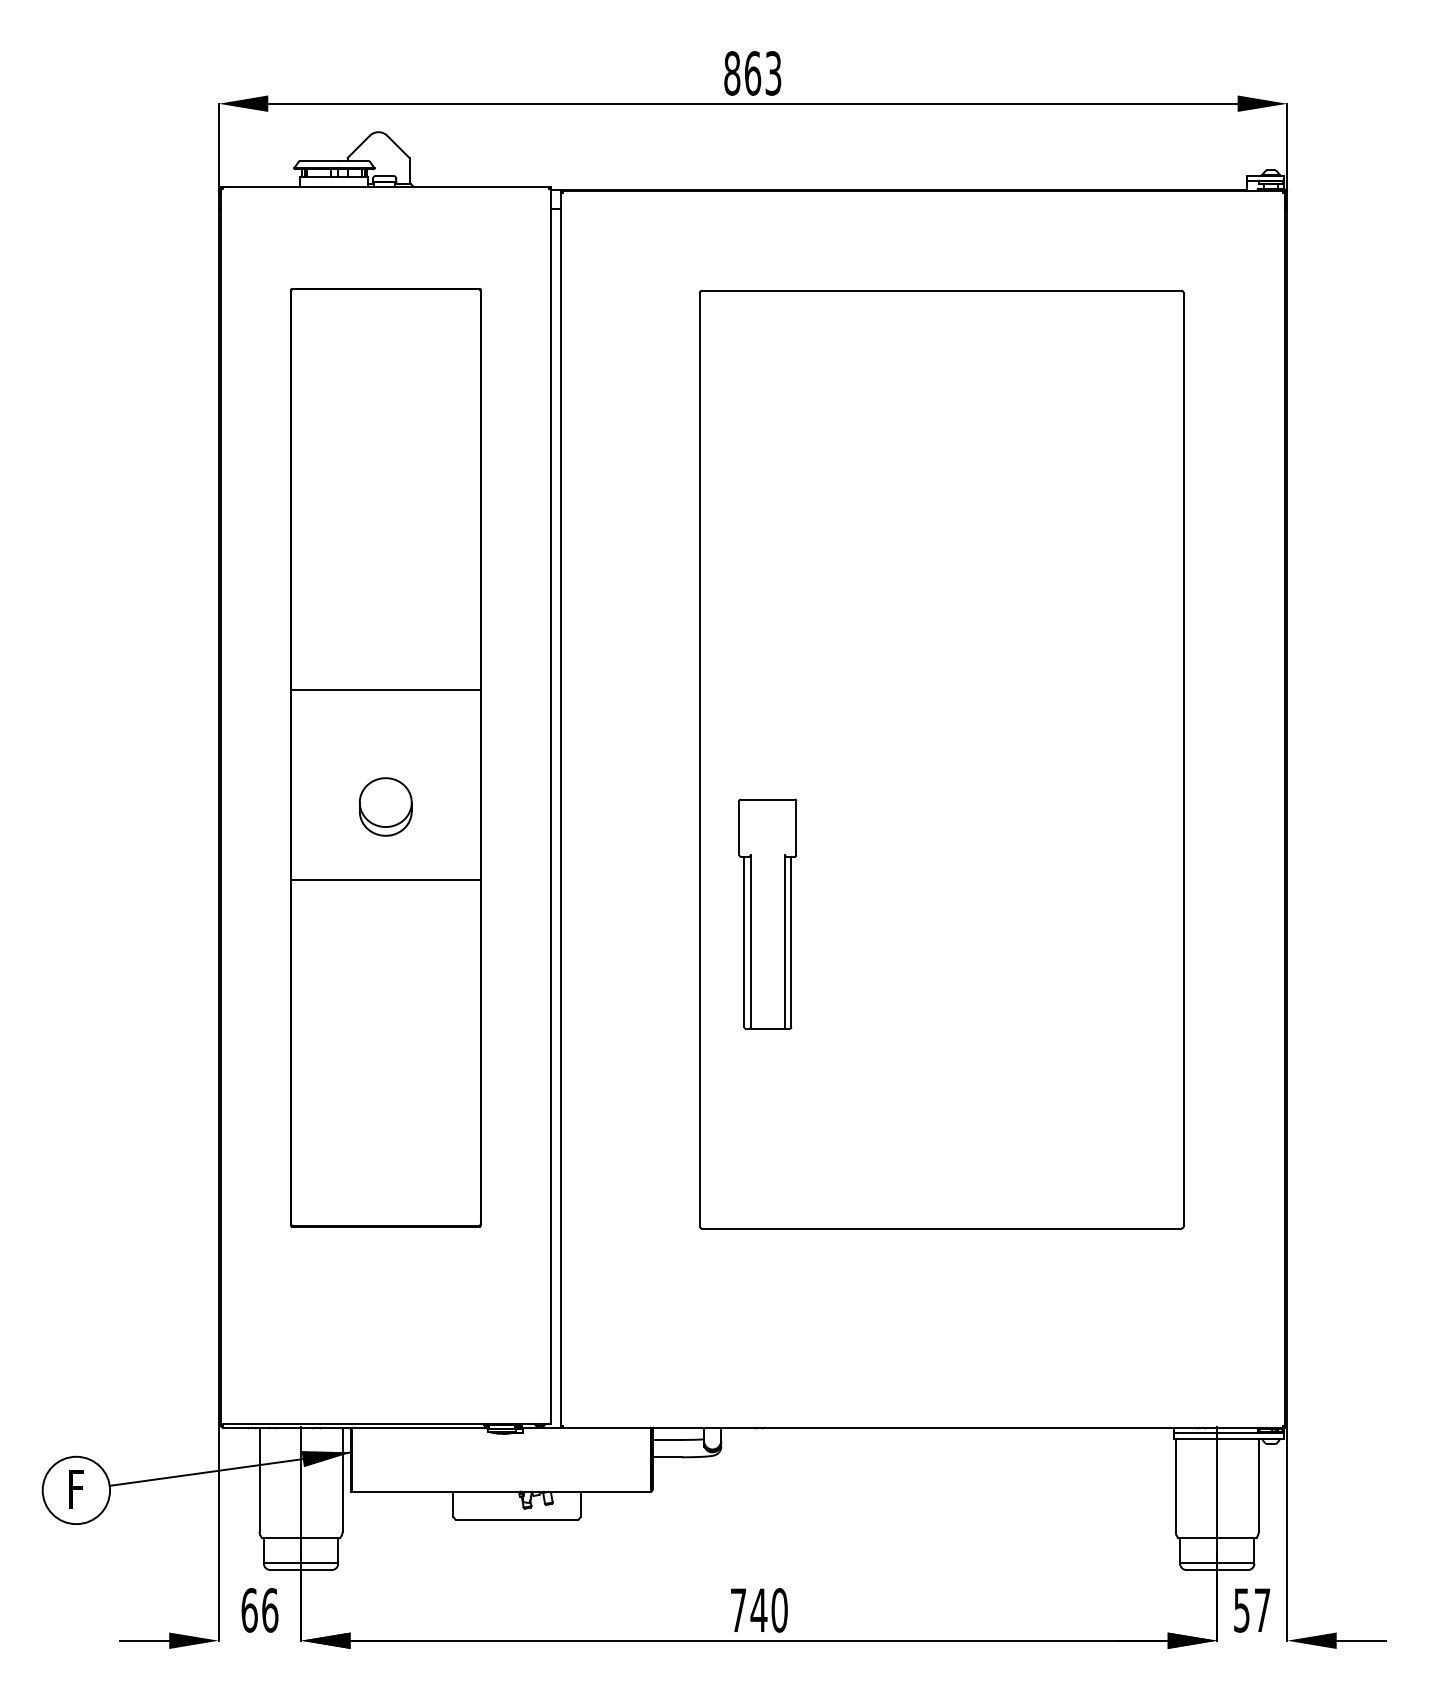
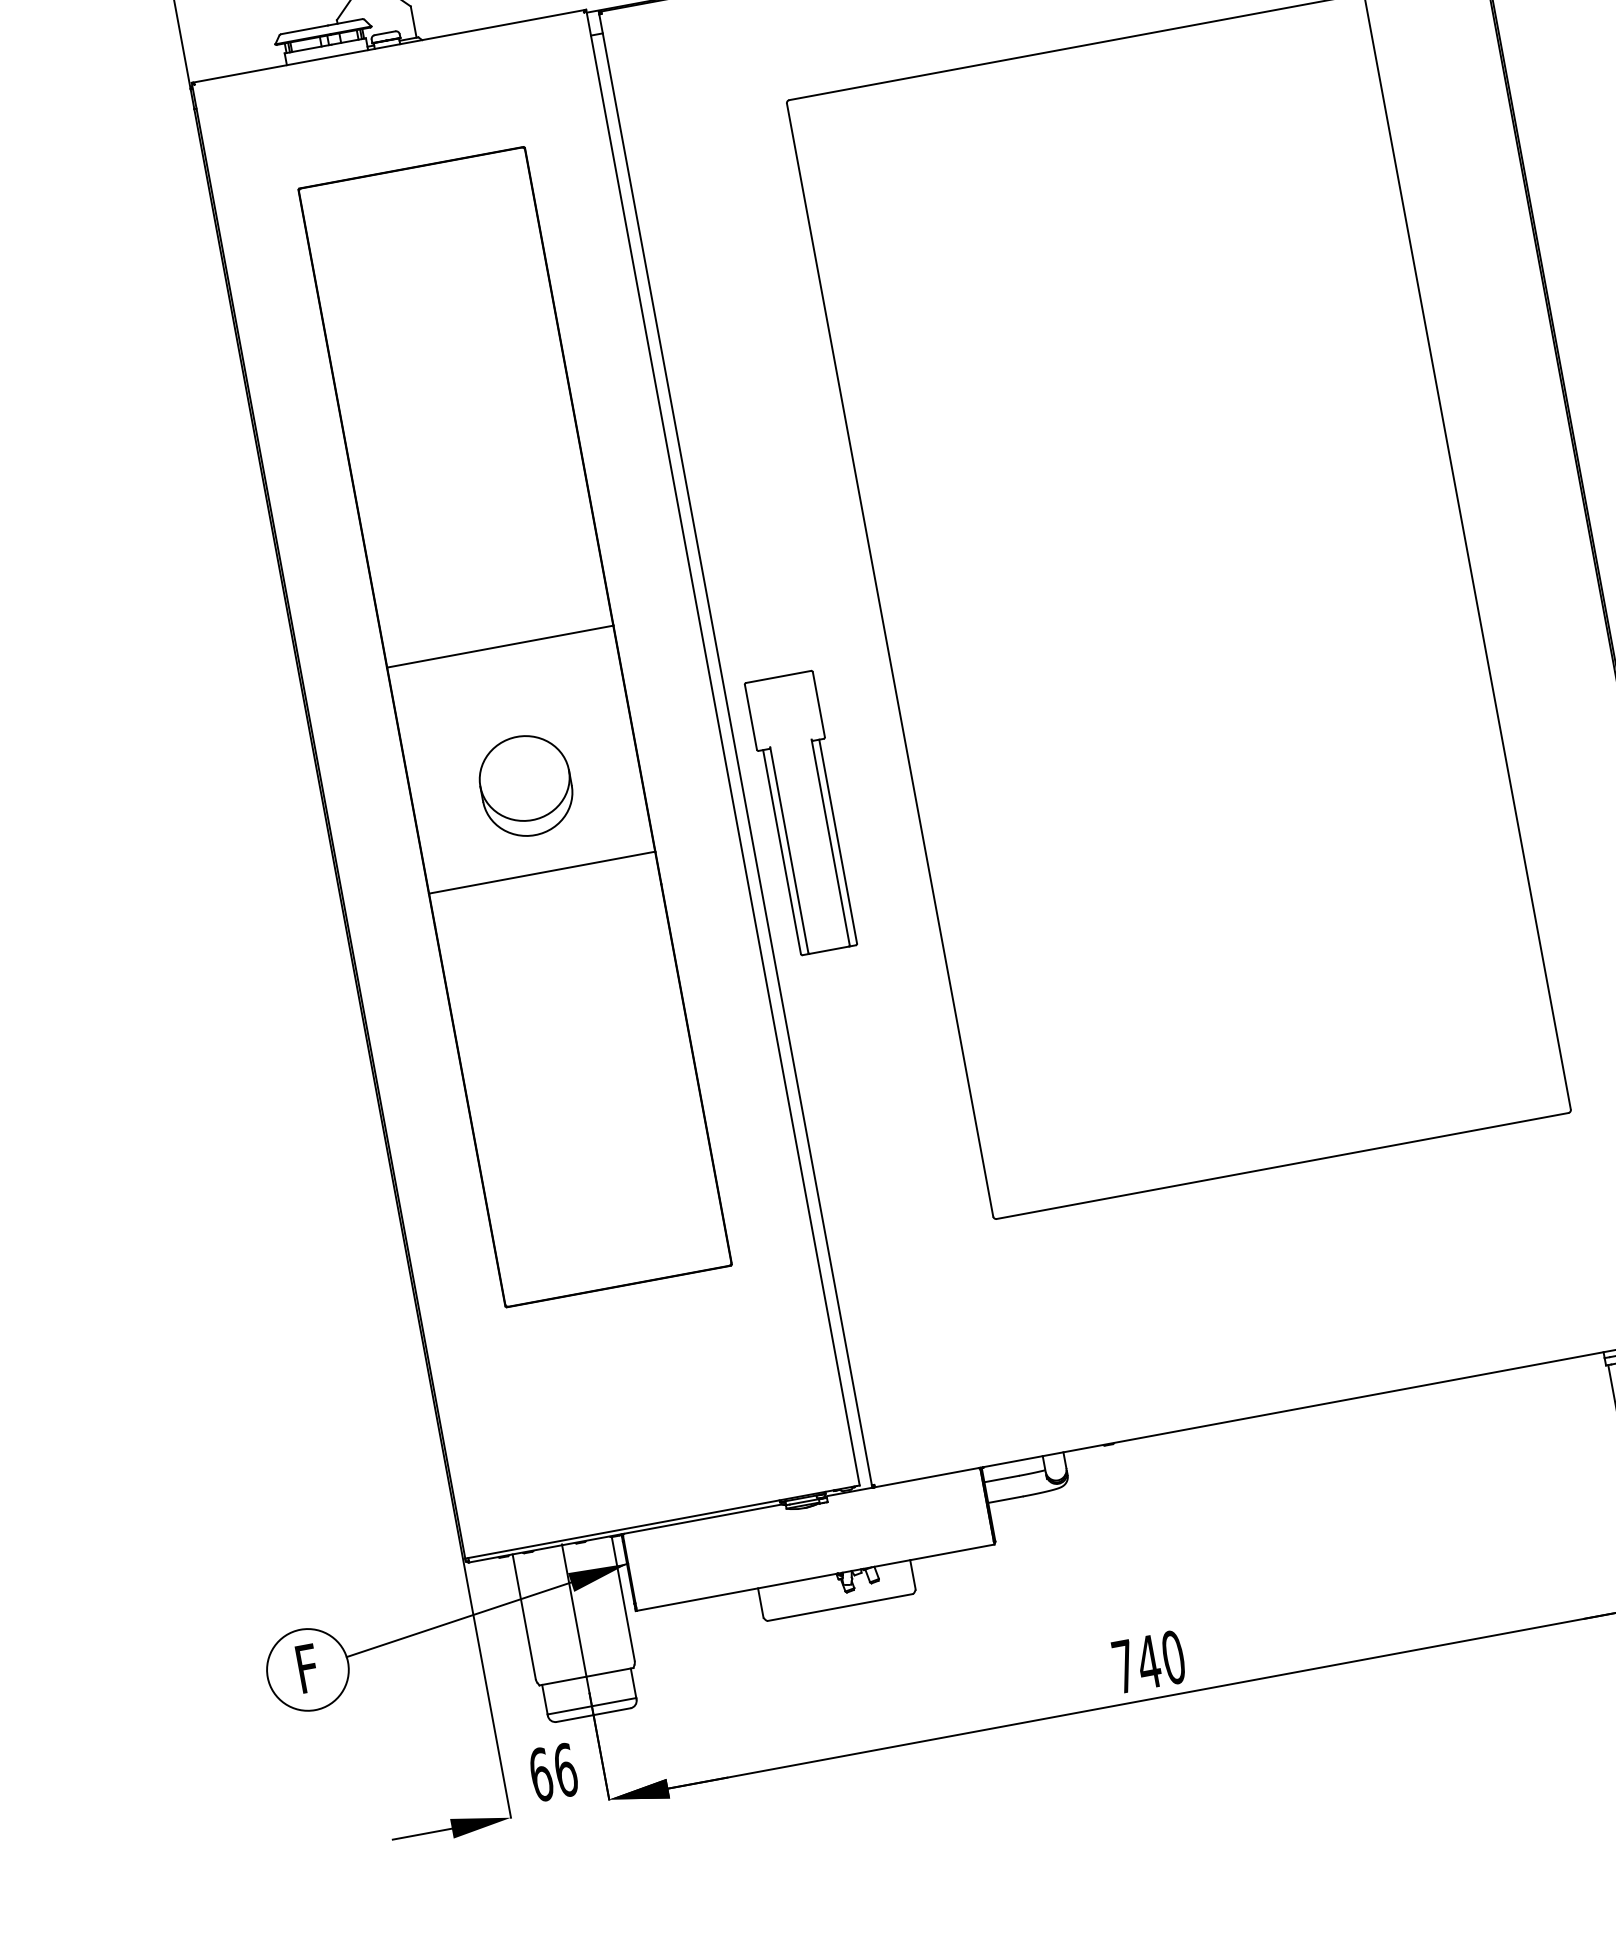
part: (385, 806) -> (525, 785), size x1.43
part: (767, 913) -> (803, 812), moved

